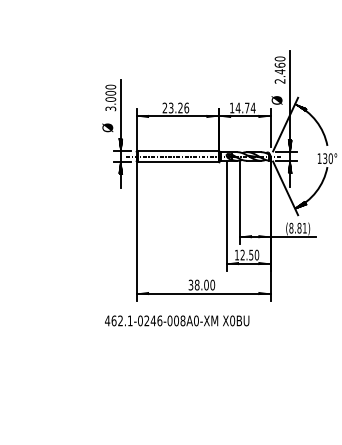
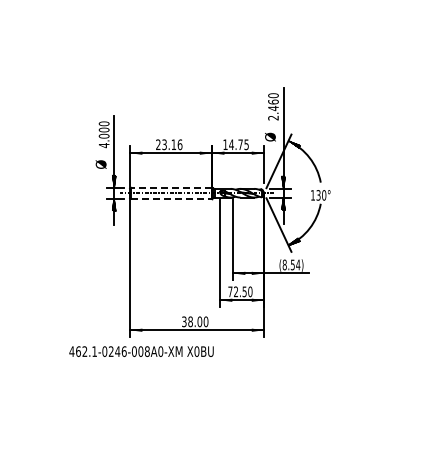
text: (180, 107) -> (173, 144), 23.26 -> 23.16
text: (253, 107) -> (246, 144), 14.74 -> 14.75
text: (110, 108) -> (103, 145), 3.000 -> 4.000
line: (178, 150) -> (171, 187), solid -> dashed
line: (179, 161) -> (172, 198), solid -> dashed
text: (302, 227) -> (295, 264), (8.81) -> (8.54)
text: (237, 254) -> (230, 291), 12.50 -> 72.50
text: (177, 320) -> (141, 351), moved

